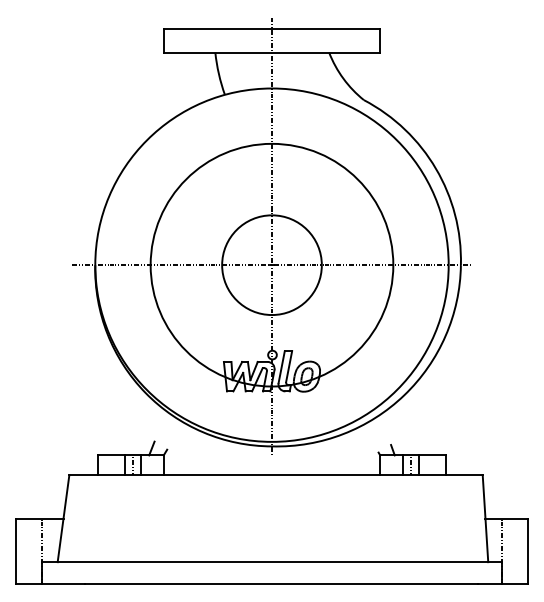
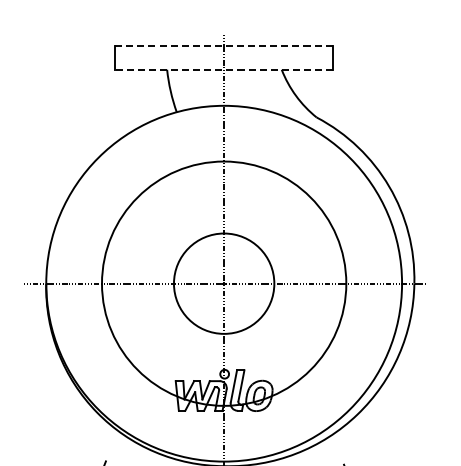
line: (272, 29) -> (224, 46), solid -> dashed
line: (271, 52) -> (223, 69), solid -> dashed

